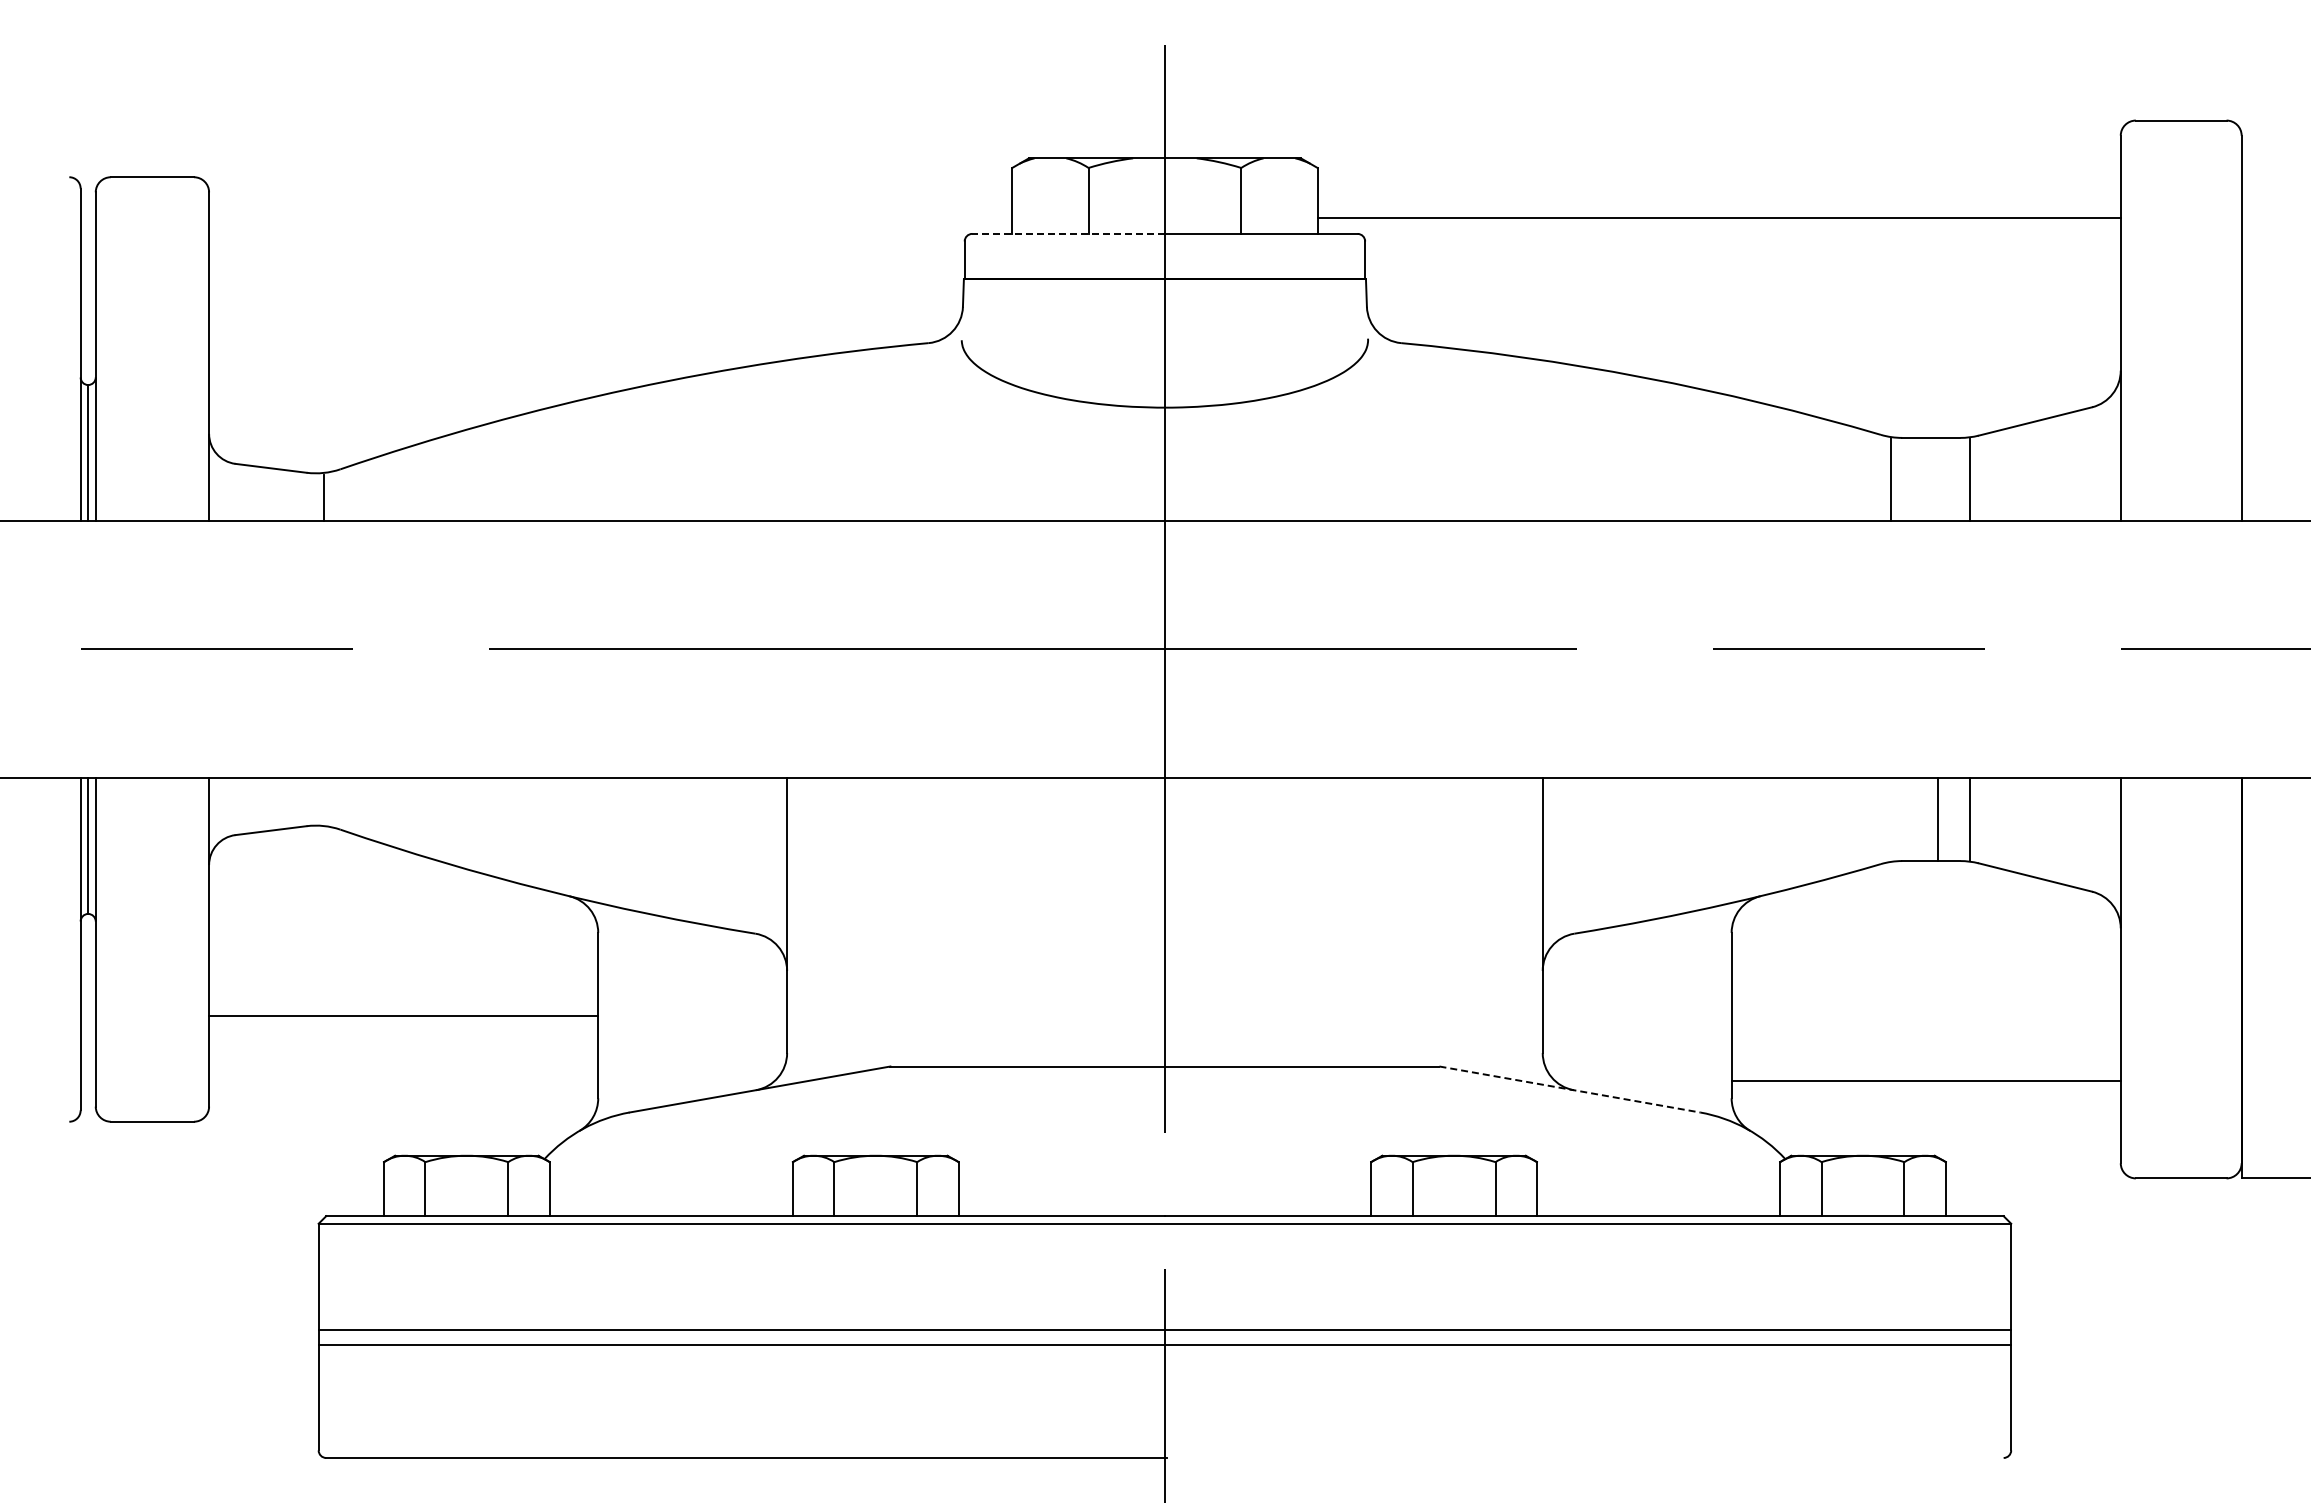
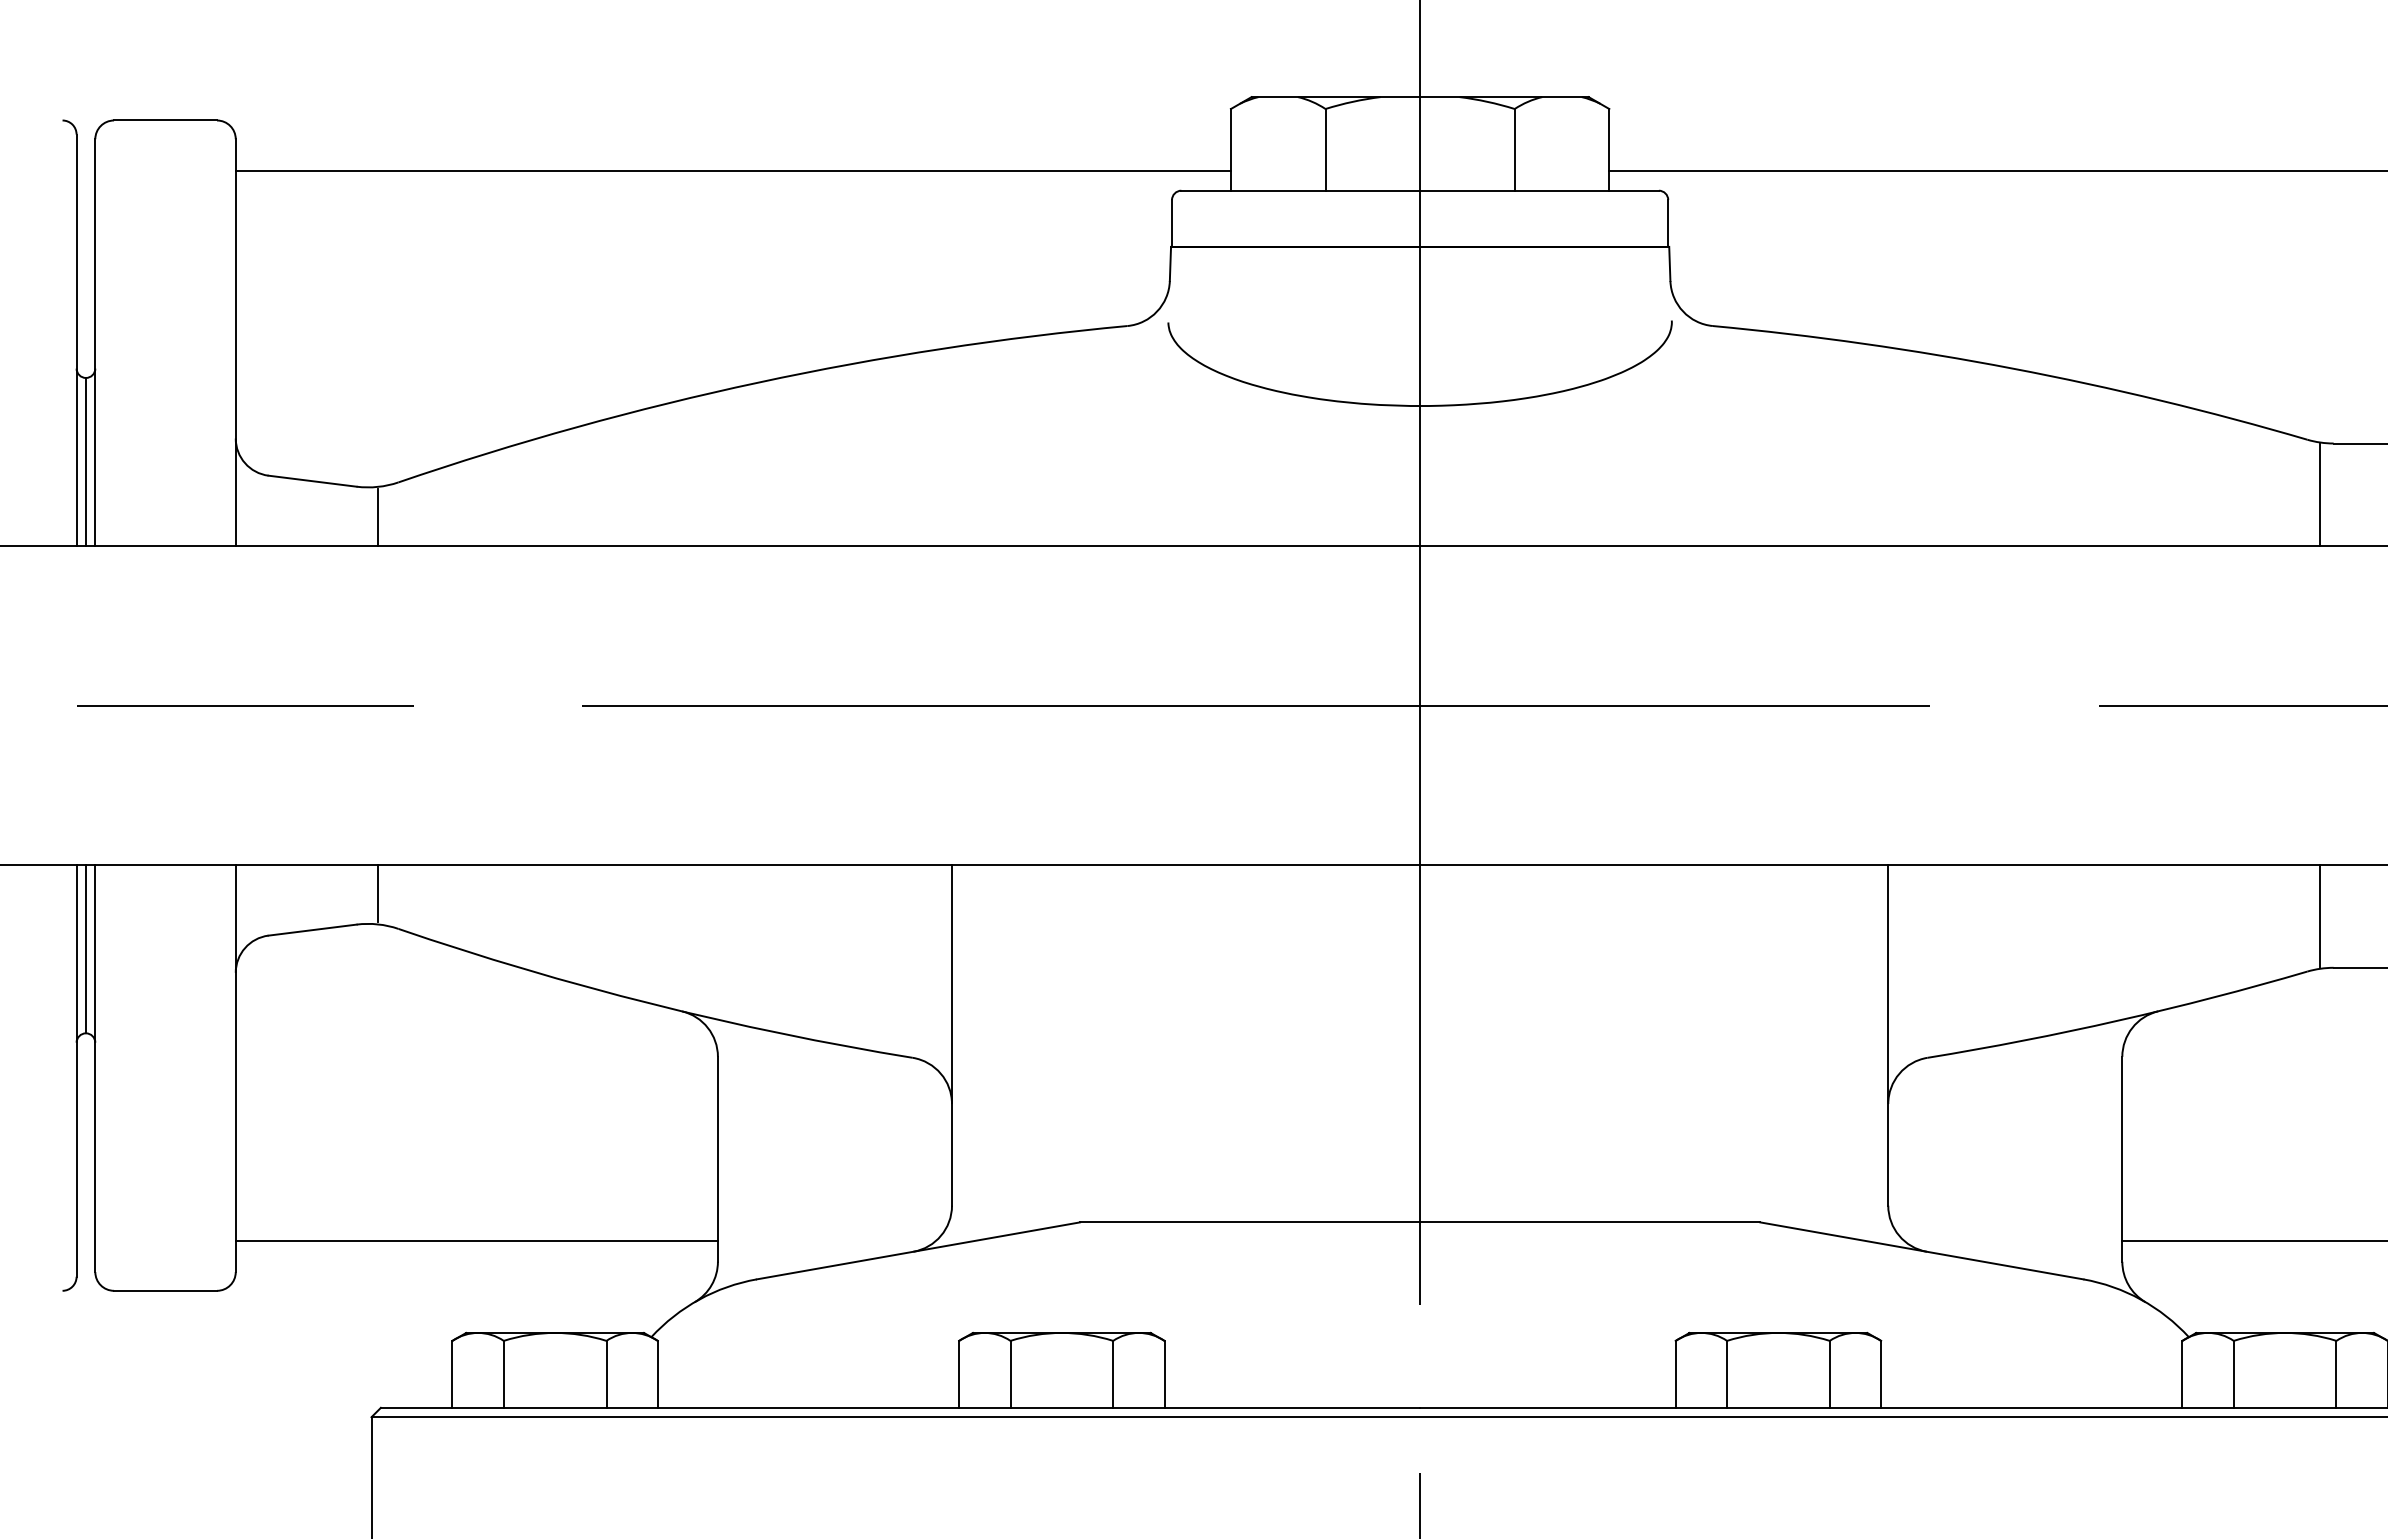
line: (610, 217) -> (733, 170), added
line: (1068, 233) -> (1300, 190), dashed -> solid
line: (324, 800) -> (378, 892), added
line: (1938, 819) -> (2320, 916), moved
line: (403, 1016) -> (476, 1240), moved
line: (1570, 1089) -> (1922, 1250), dashed -> solid

